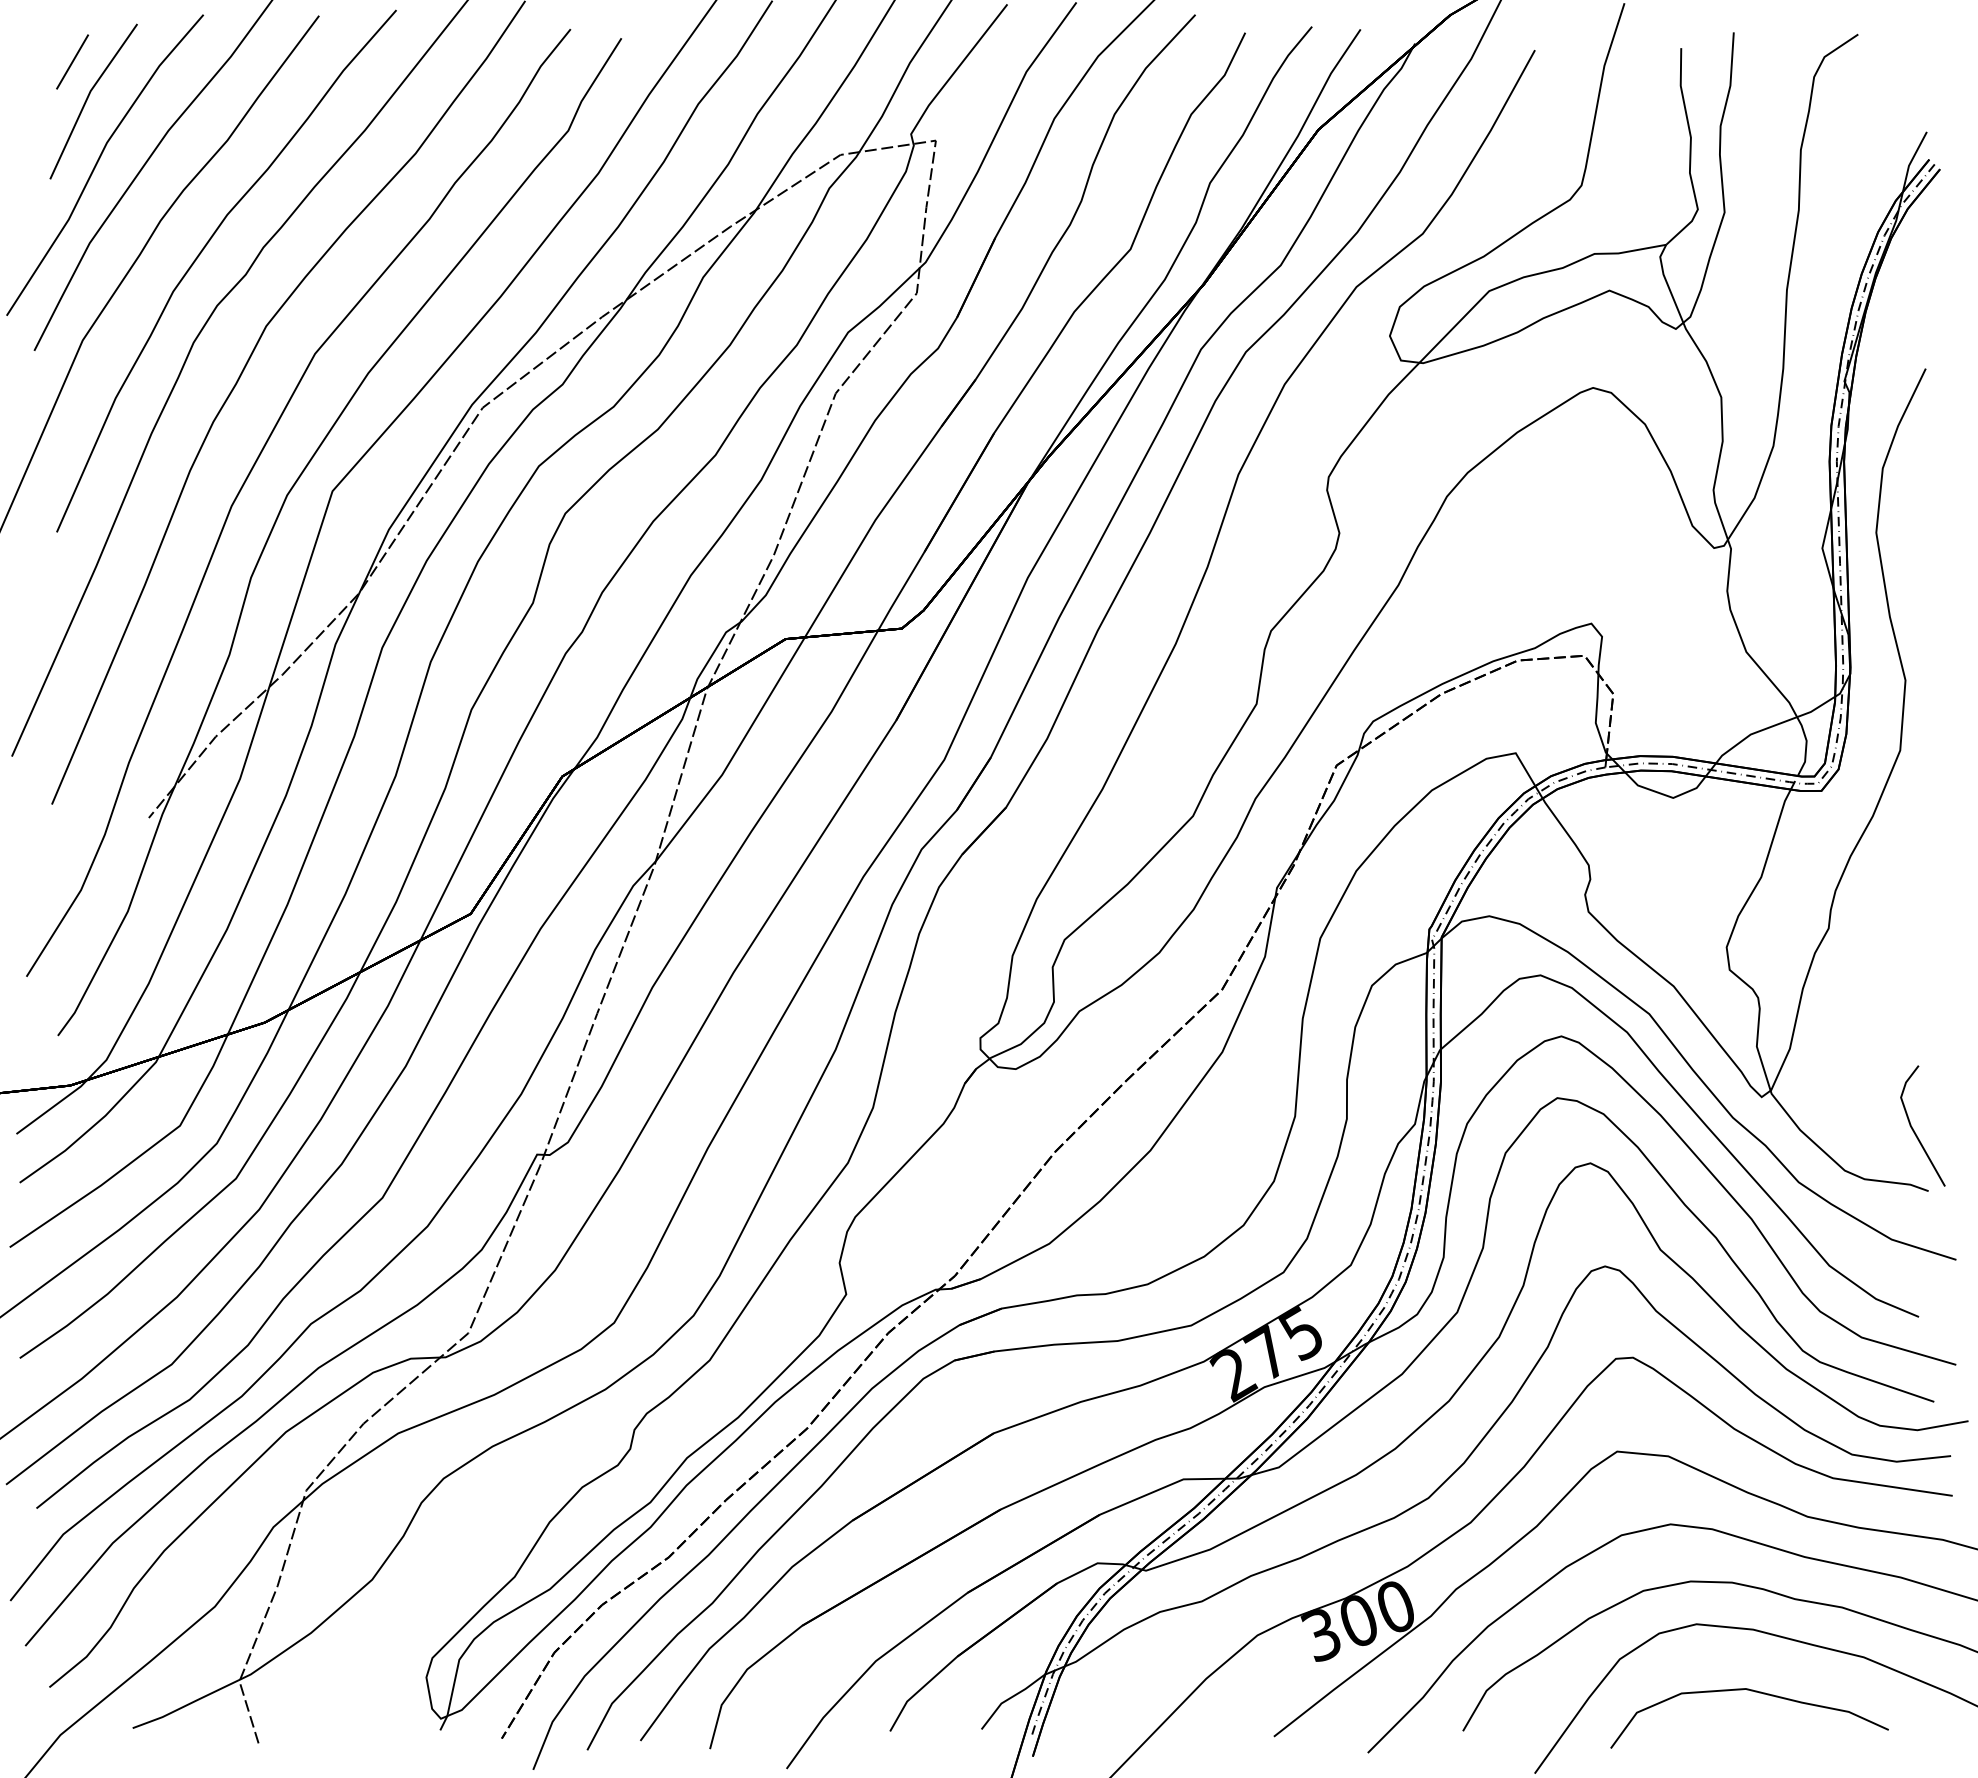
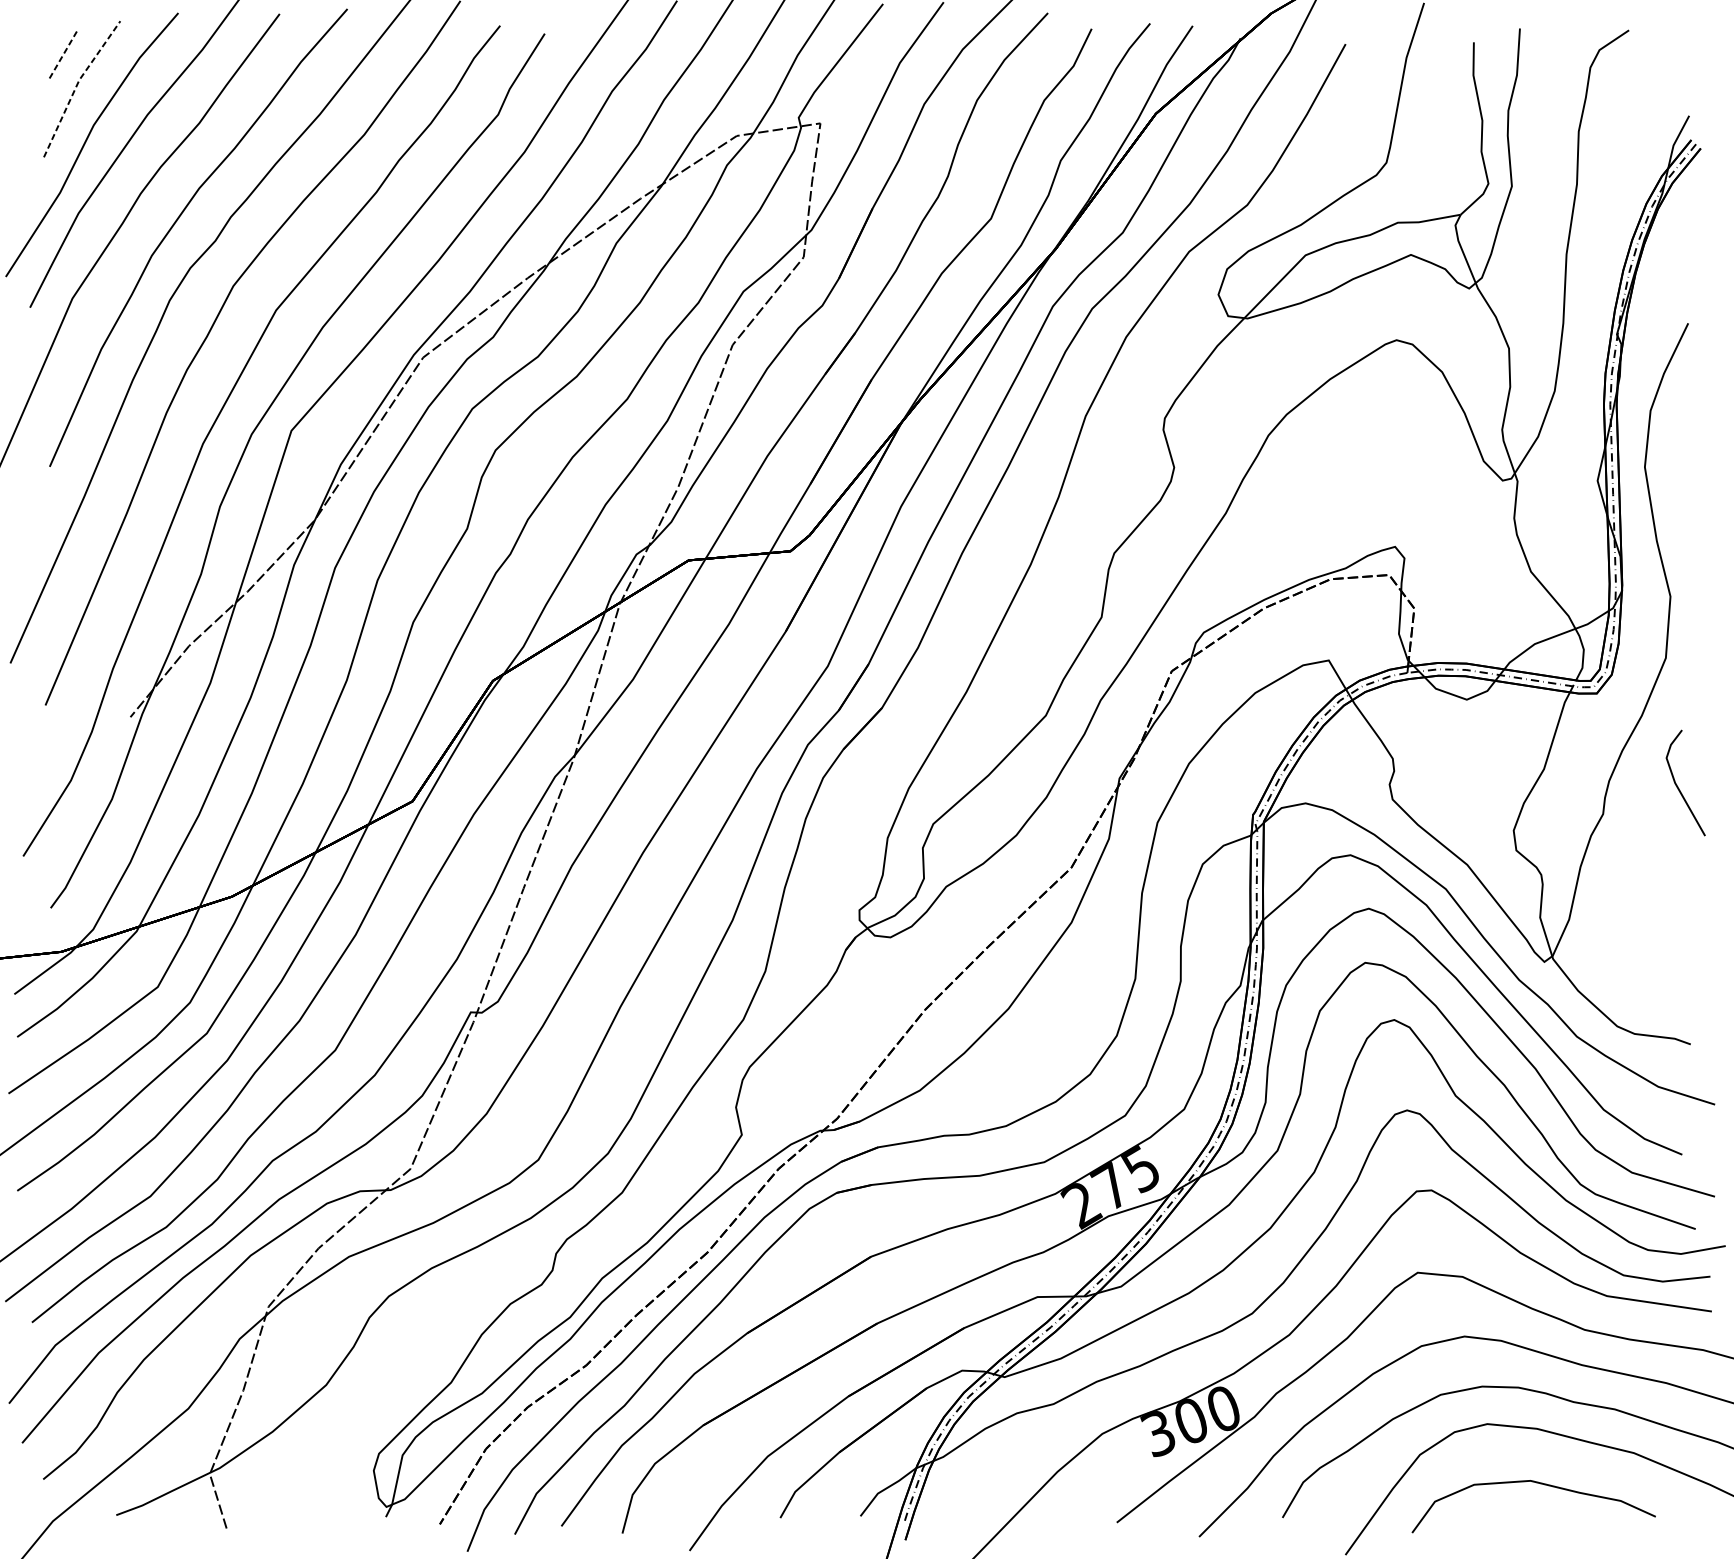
line: (72, 62) -> (63, 54), solid -> dashed
line: (87, 97) -> (76, 85), solid -> dashed
line: (1914, 1130) -> (1678, 786), moved

